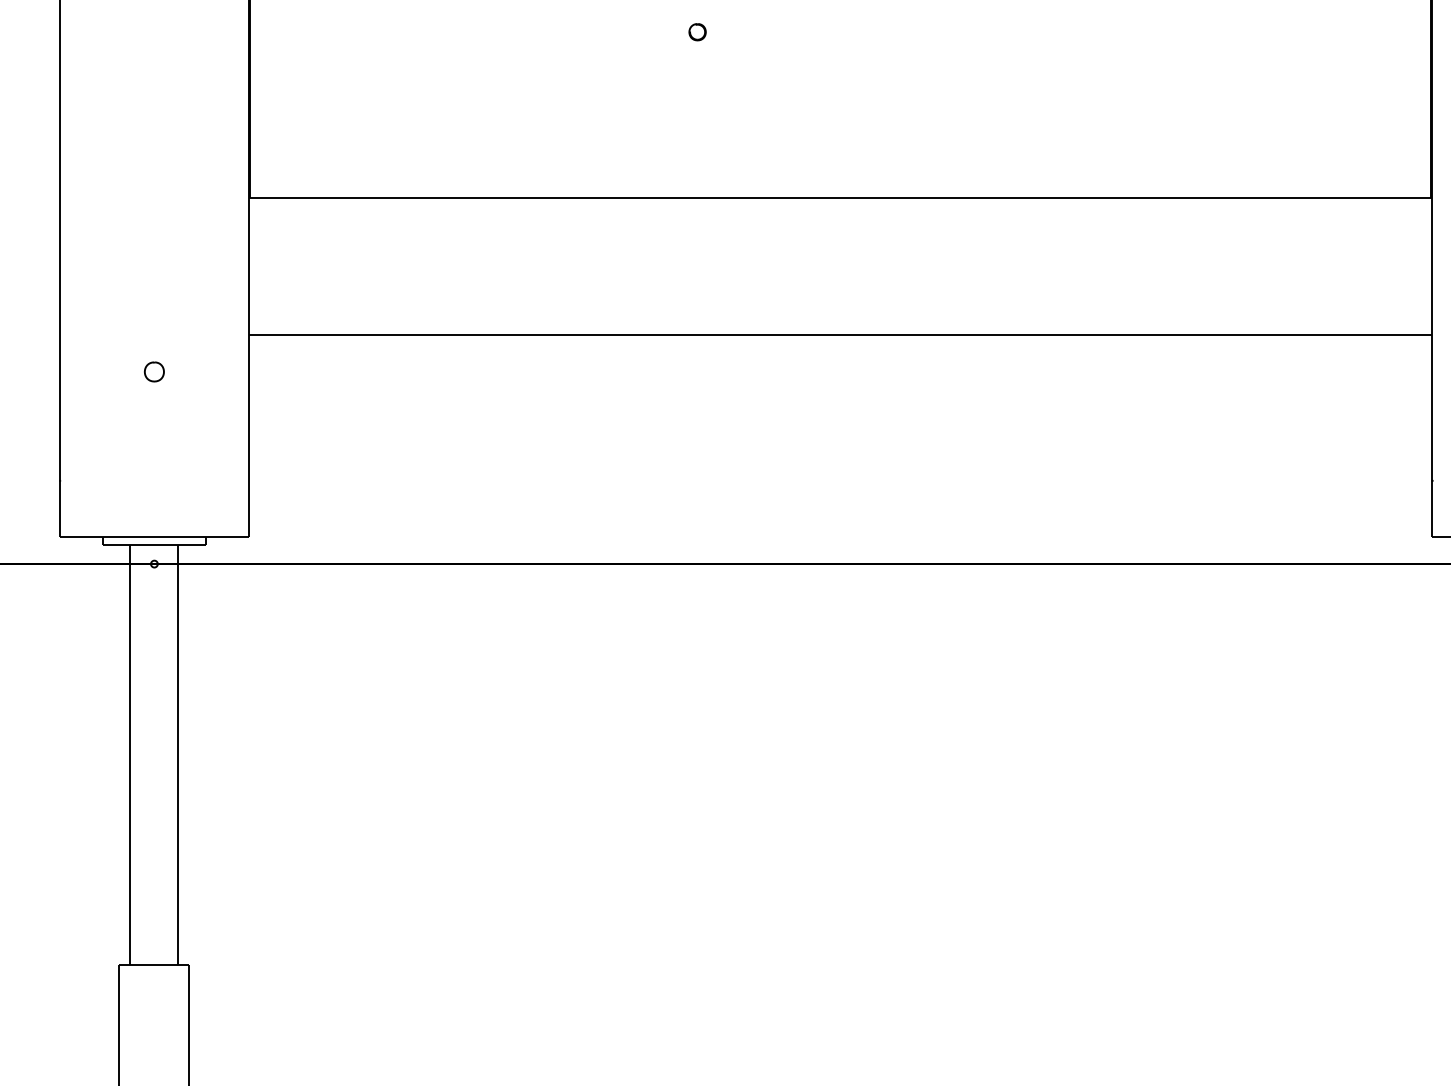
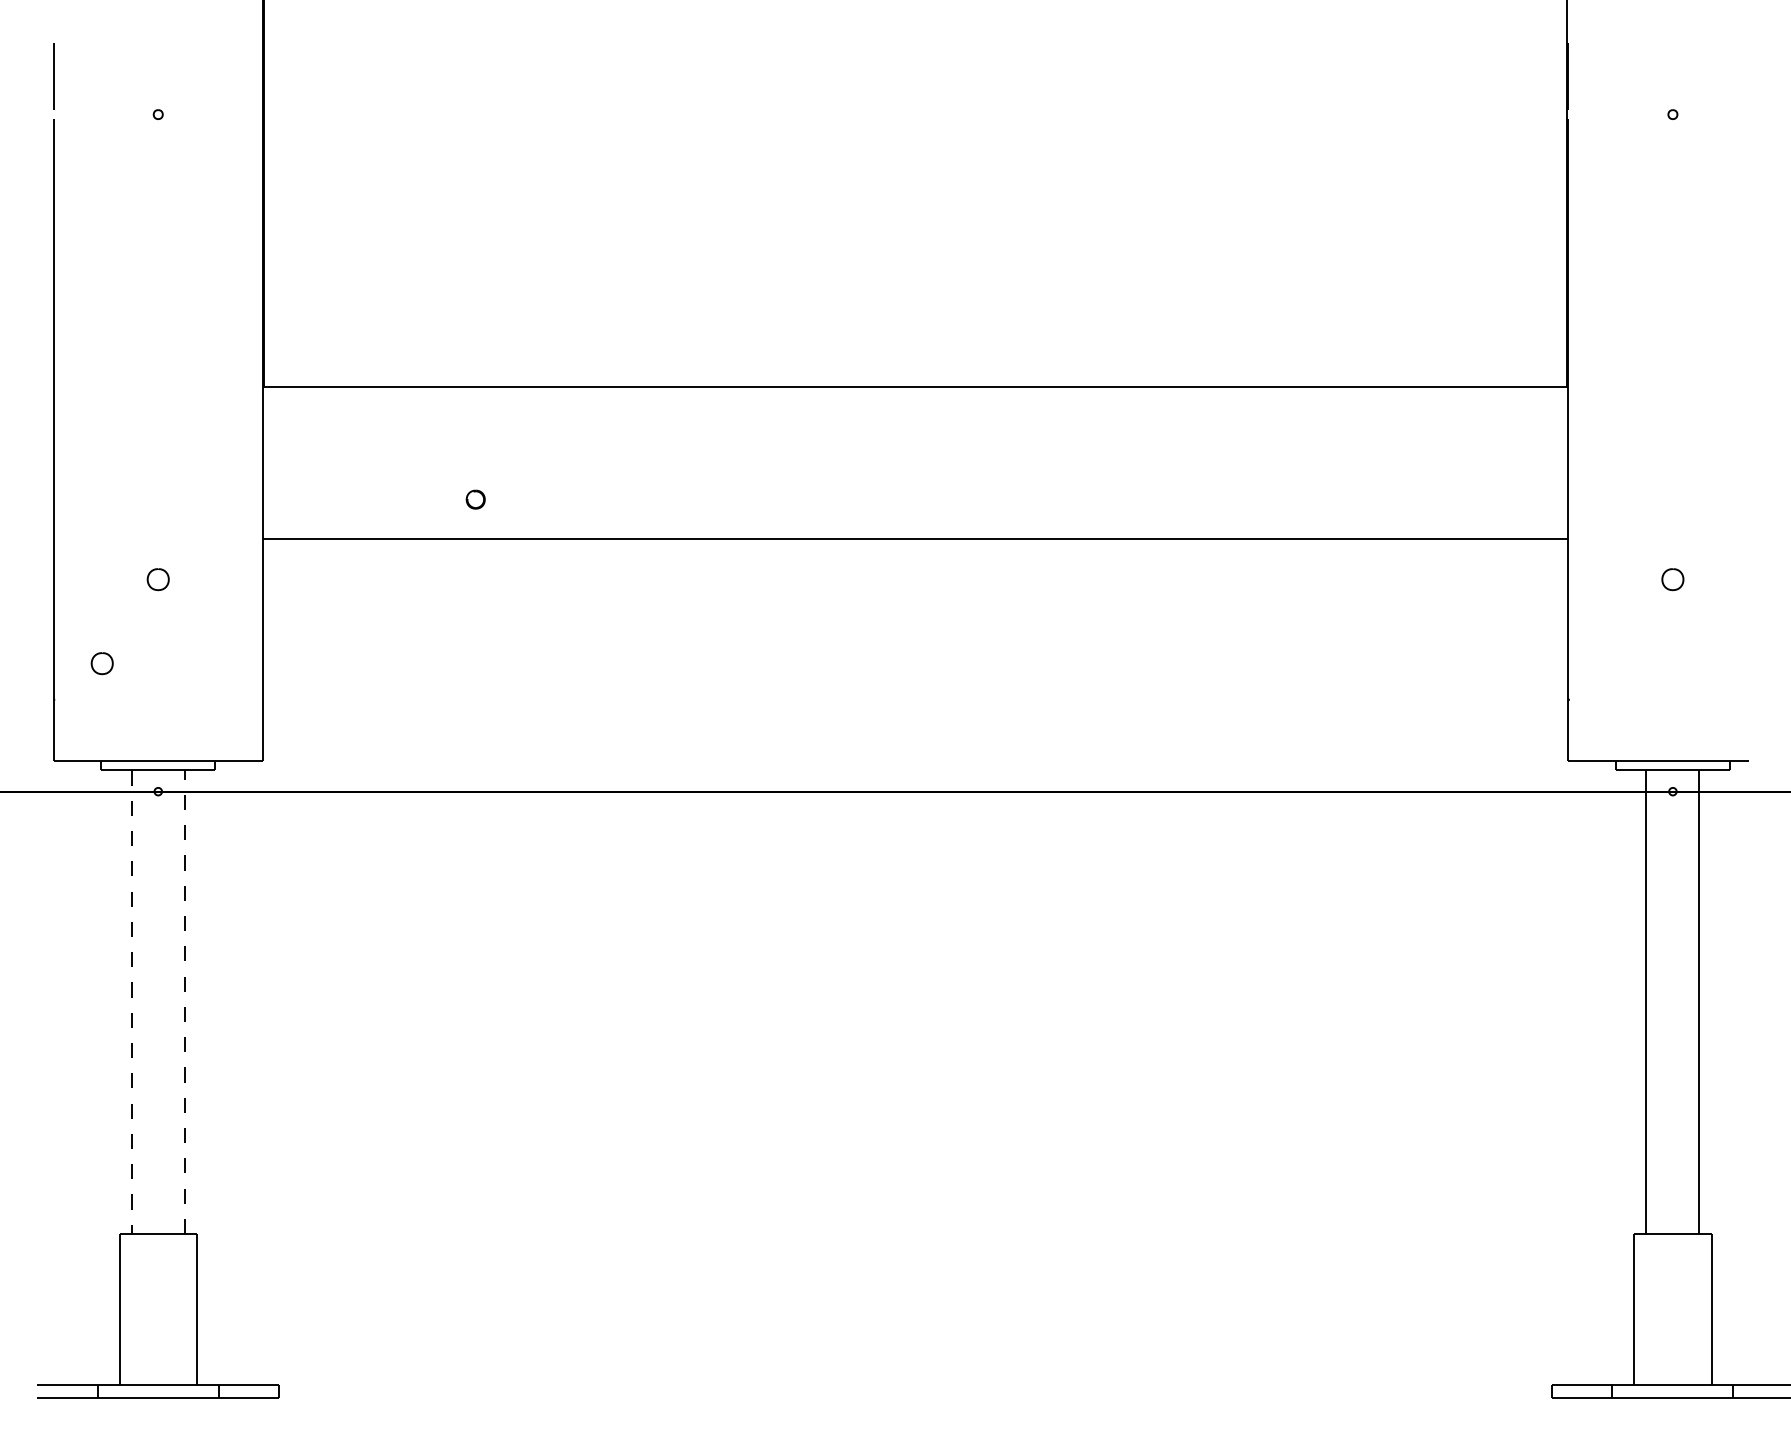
part: (697, 32) -> (475, 499), moved
part: (102, 447) -> (101, 663), added
line: (130, 755) -> (131, 1002), solid -> dashed
line: (178, 755) -> (184, 1002), solid -> dashed

